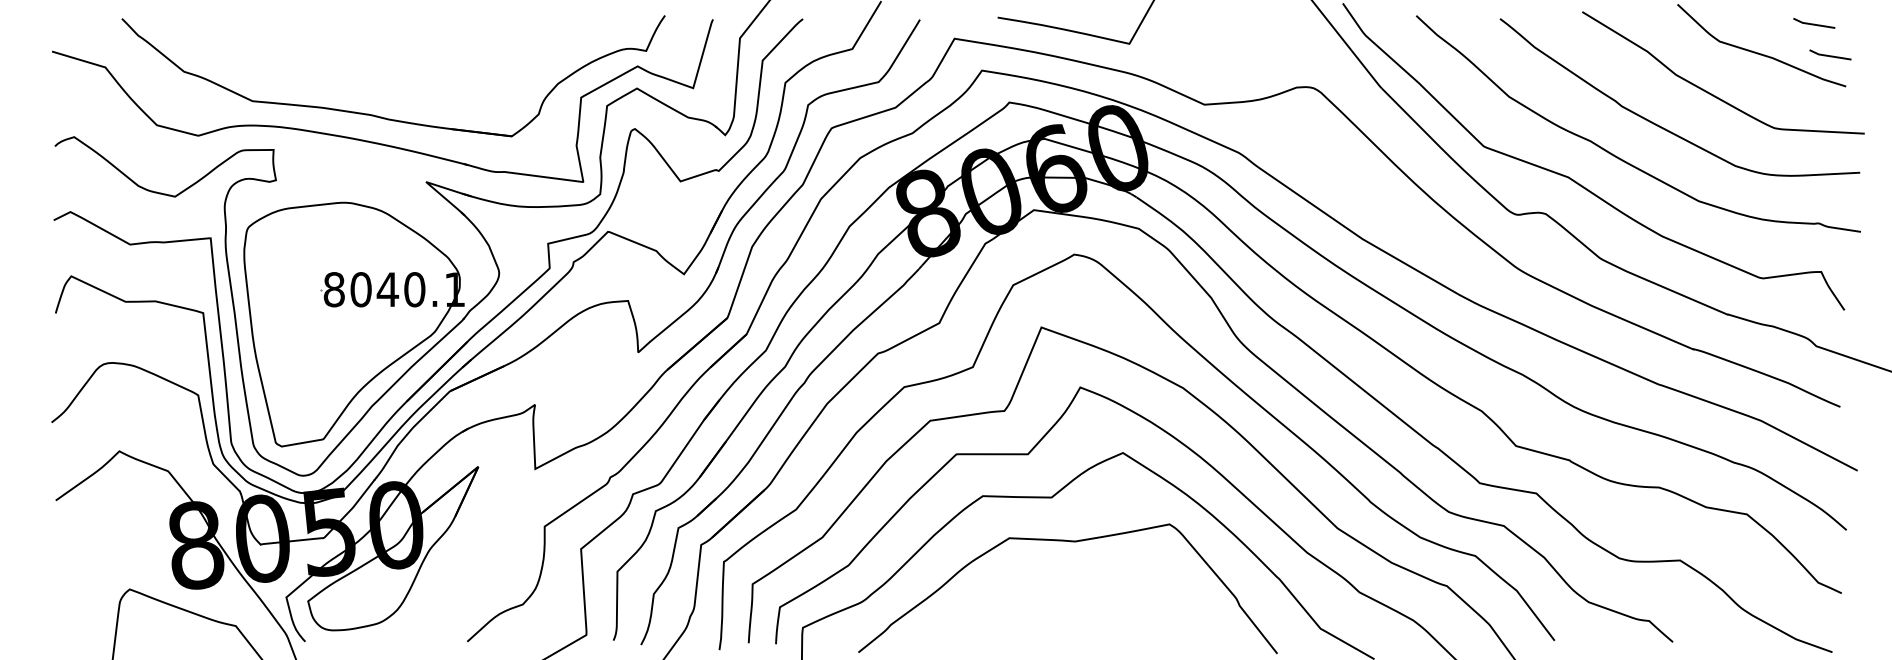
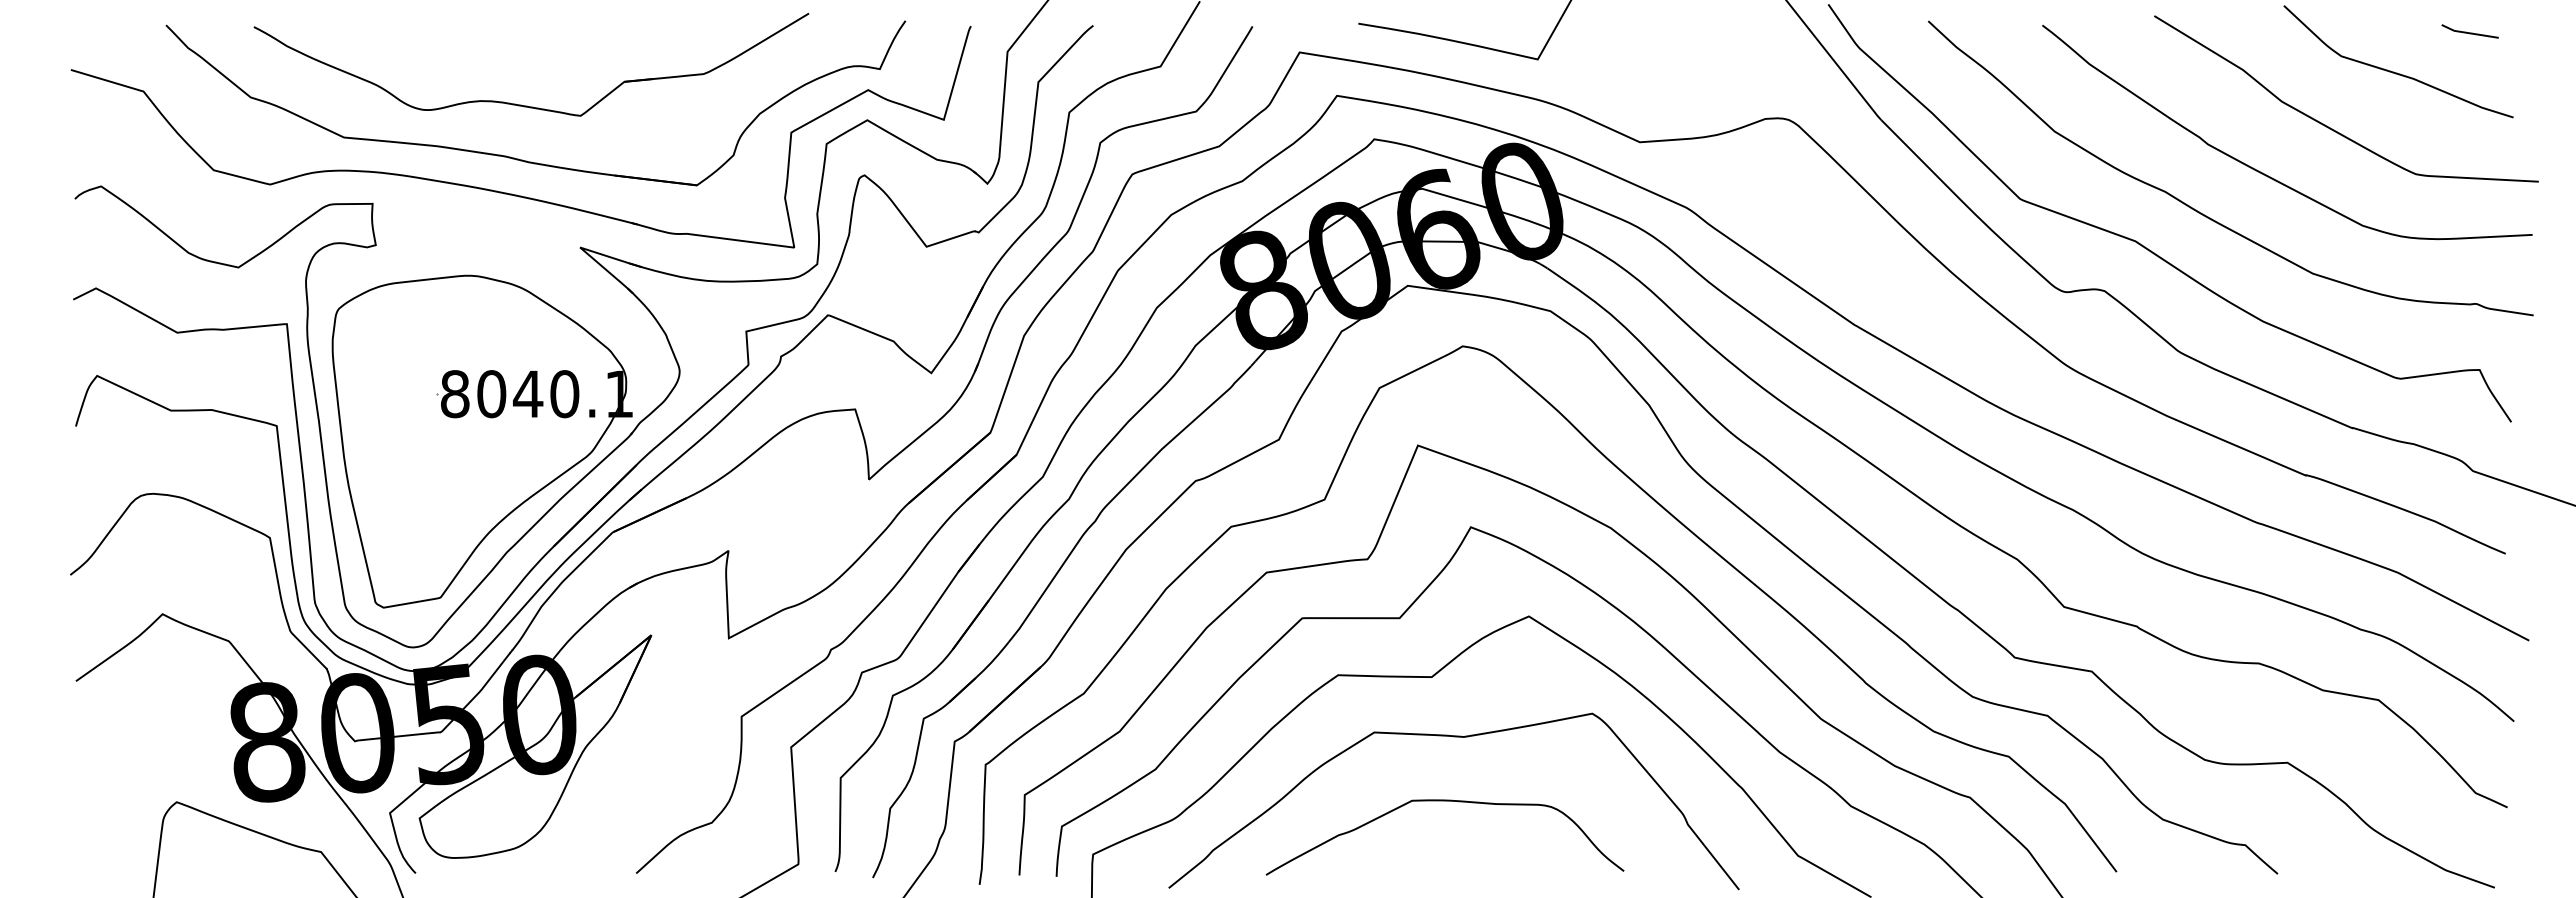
line: (1829, 55) -> (2491, 75), removed
part: (387, 77) -> (527, 105), added
curve: (1060, 588) -> (1444, 801), added

